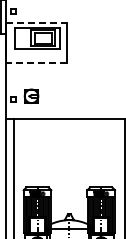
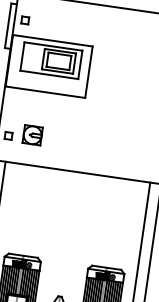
line: (36, 23) -> (52, 40), dashed -> solid
line: (35, 62) -> (44, 91), dashed -> solid

